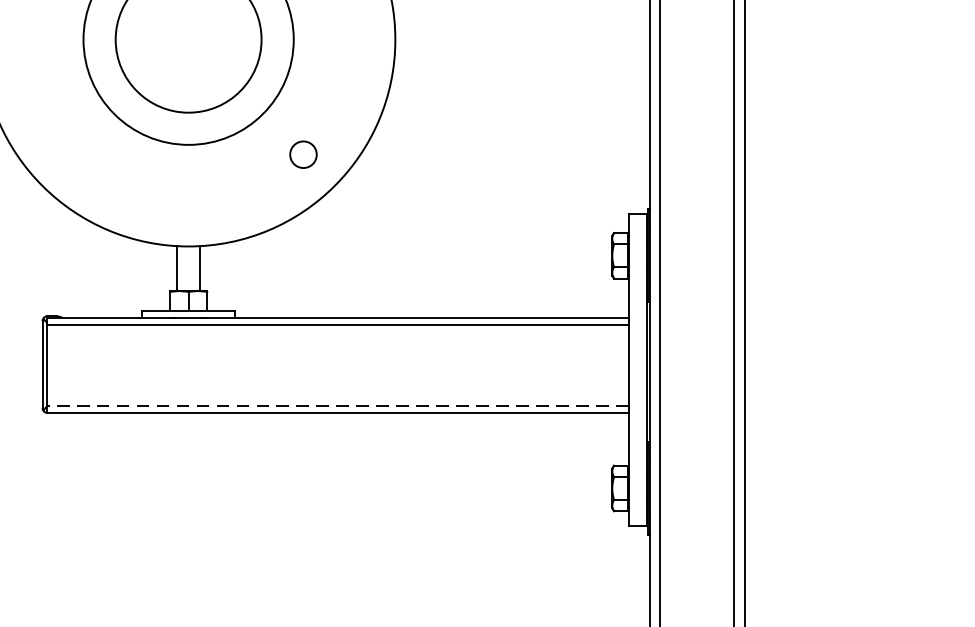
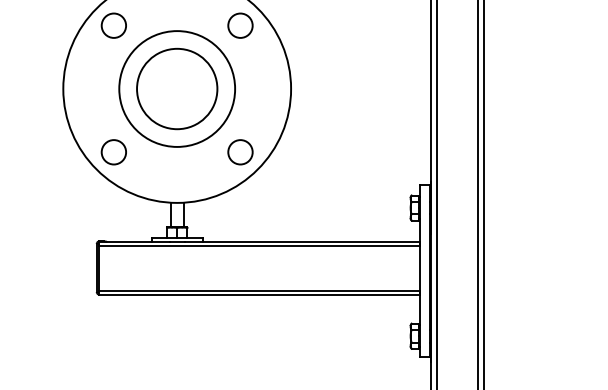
circle: (72, 154) -> (113, 152), added
circle: (303, 154) -> (240, 152), size x1.67
line: (336, 405) -> (258, 290), dashed -> solid

